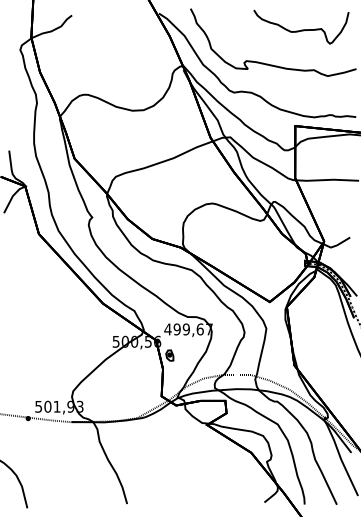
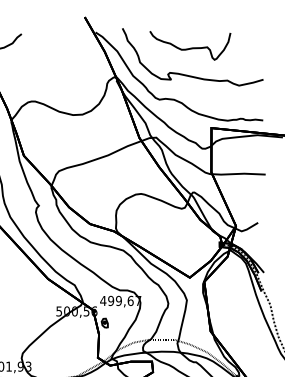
curve: (301, 29) -> (190, 47), moved

